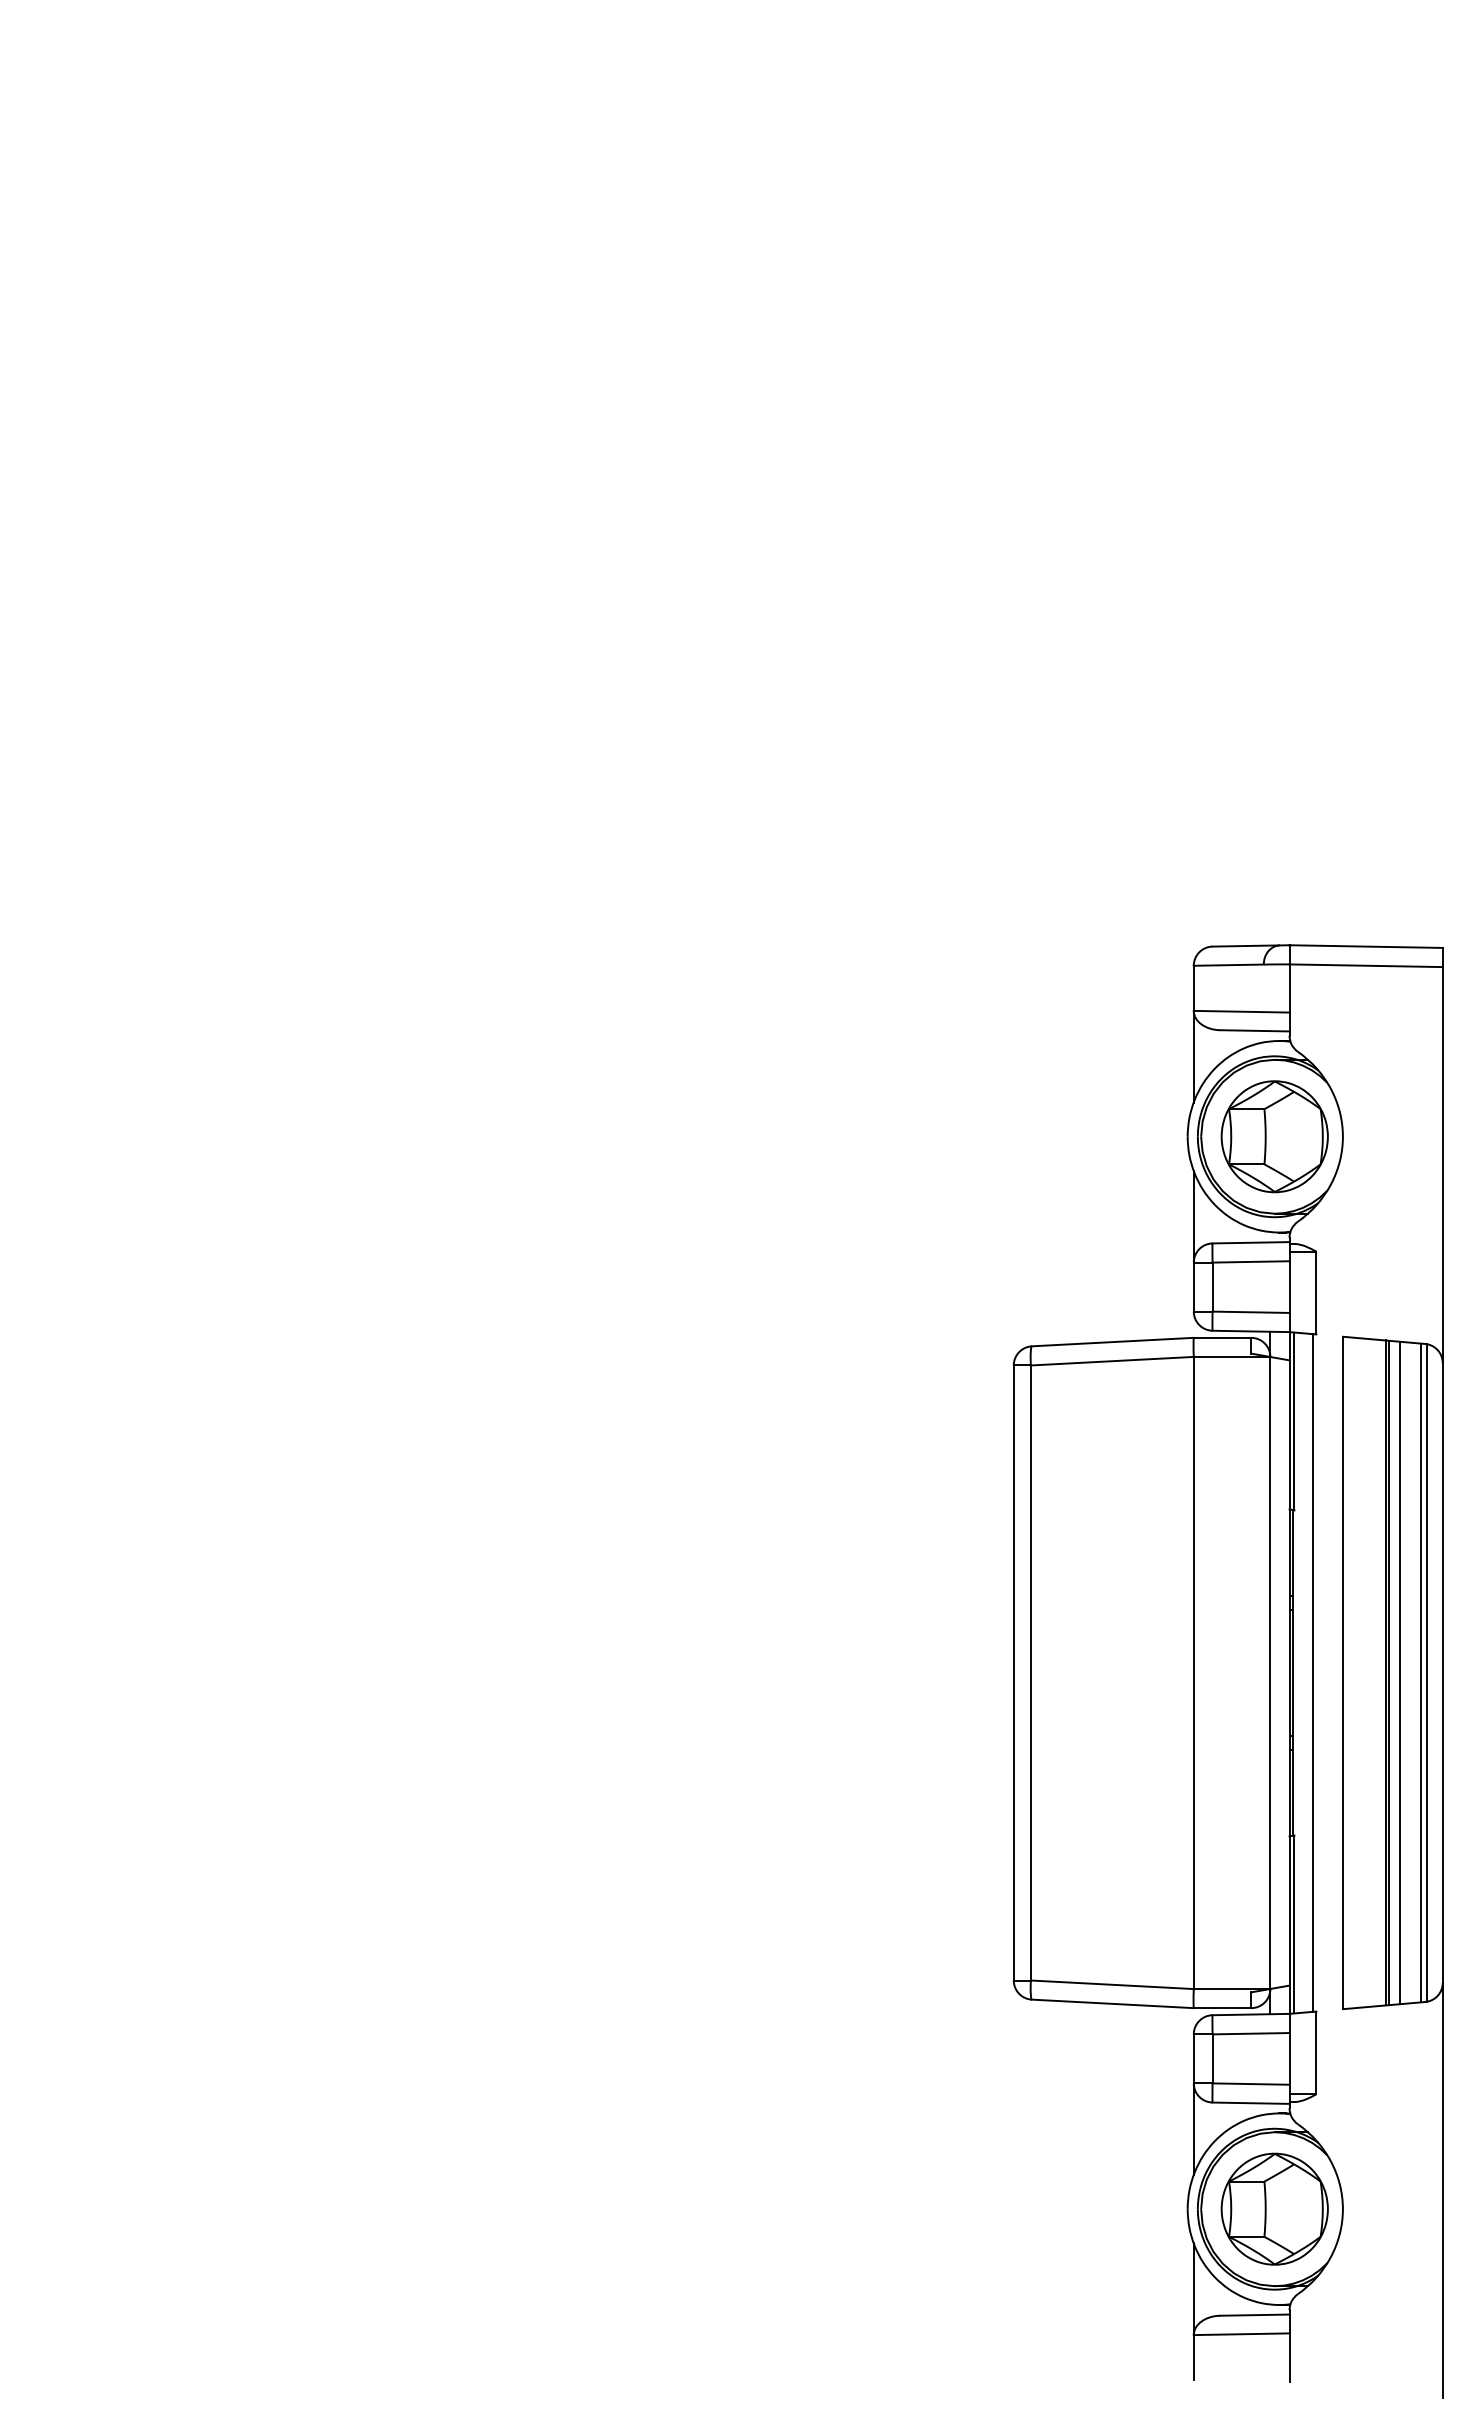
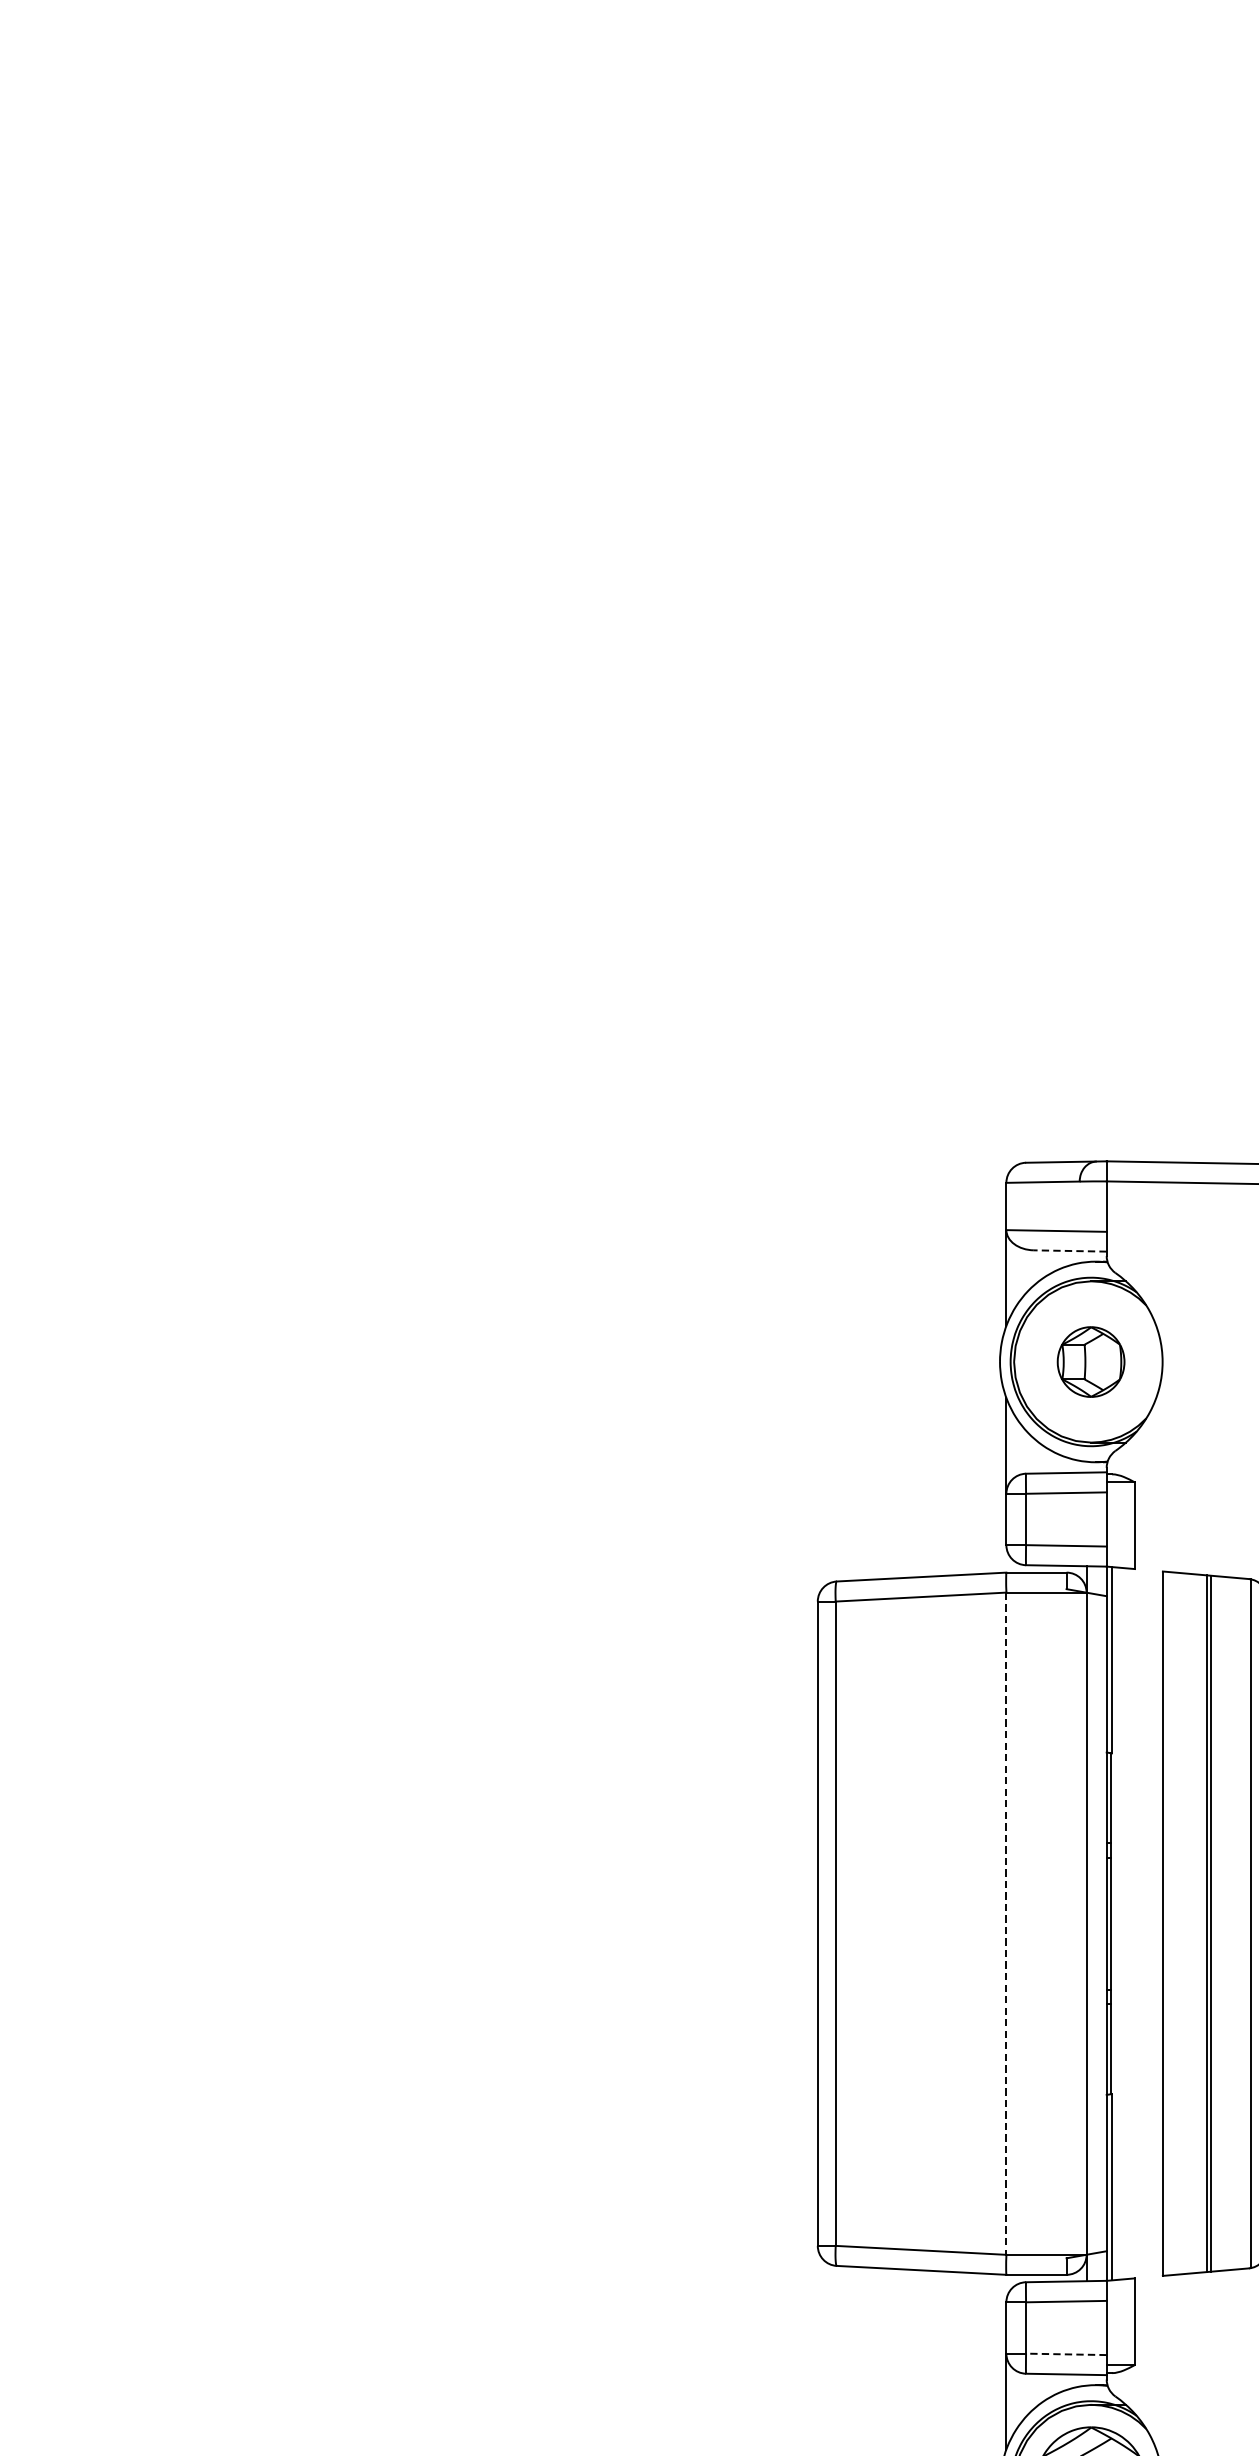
line: (1254, 1030) -> (1069, 1250), solid -> dashed
part: (1274, 1136) -> (1090, 1361), size x0.6
line: (1312, 1672) -> (1130, 1923), removed
line: (1400, 1672) -> (1222, 1923), removed
line: (1421, 1672) -> (1244, 1923), removed
line: (1193, 1673) -> (1006, 1924), solid -> dashed
line: (1250, 2084) -> (1065, 2354), solid -> dashed

